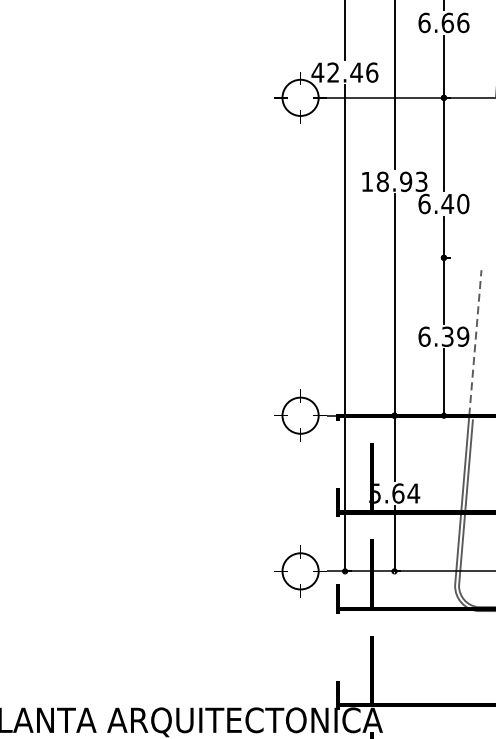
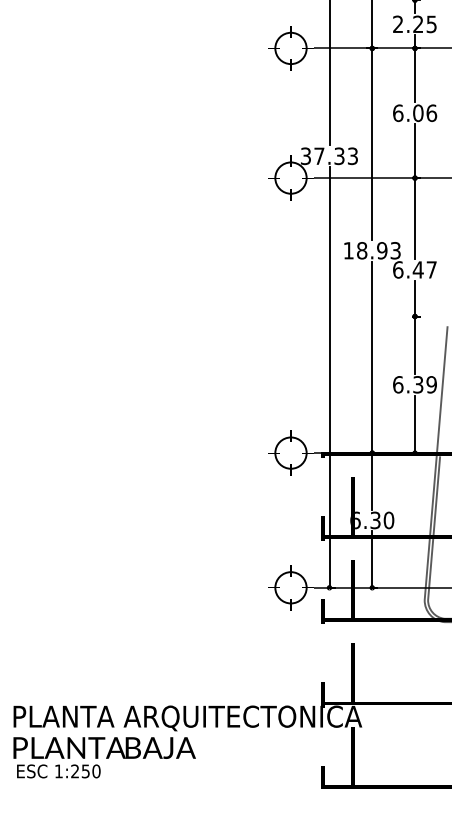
text: (447, 22) -> (418, 112), 6.66 -> 6.06
text: (345, 72) -> (329, 156), 42.46 -> 37.33
text: (462, 203) -> (431, 269), 6.40 -> 6.47
line: (475, 342) -> (442, 389), dashed -> solid
text: (394, 493) -> (372, 520), 5.64 -> 6.30

